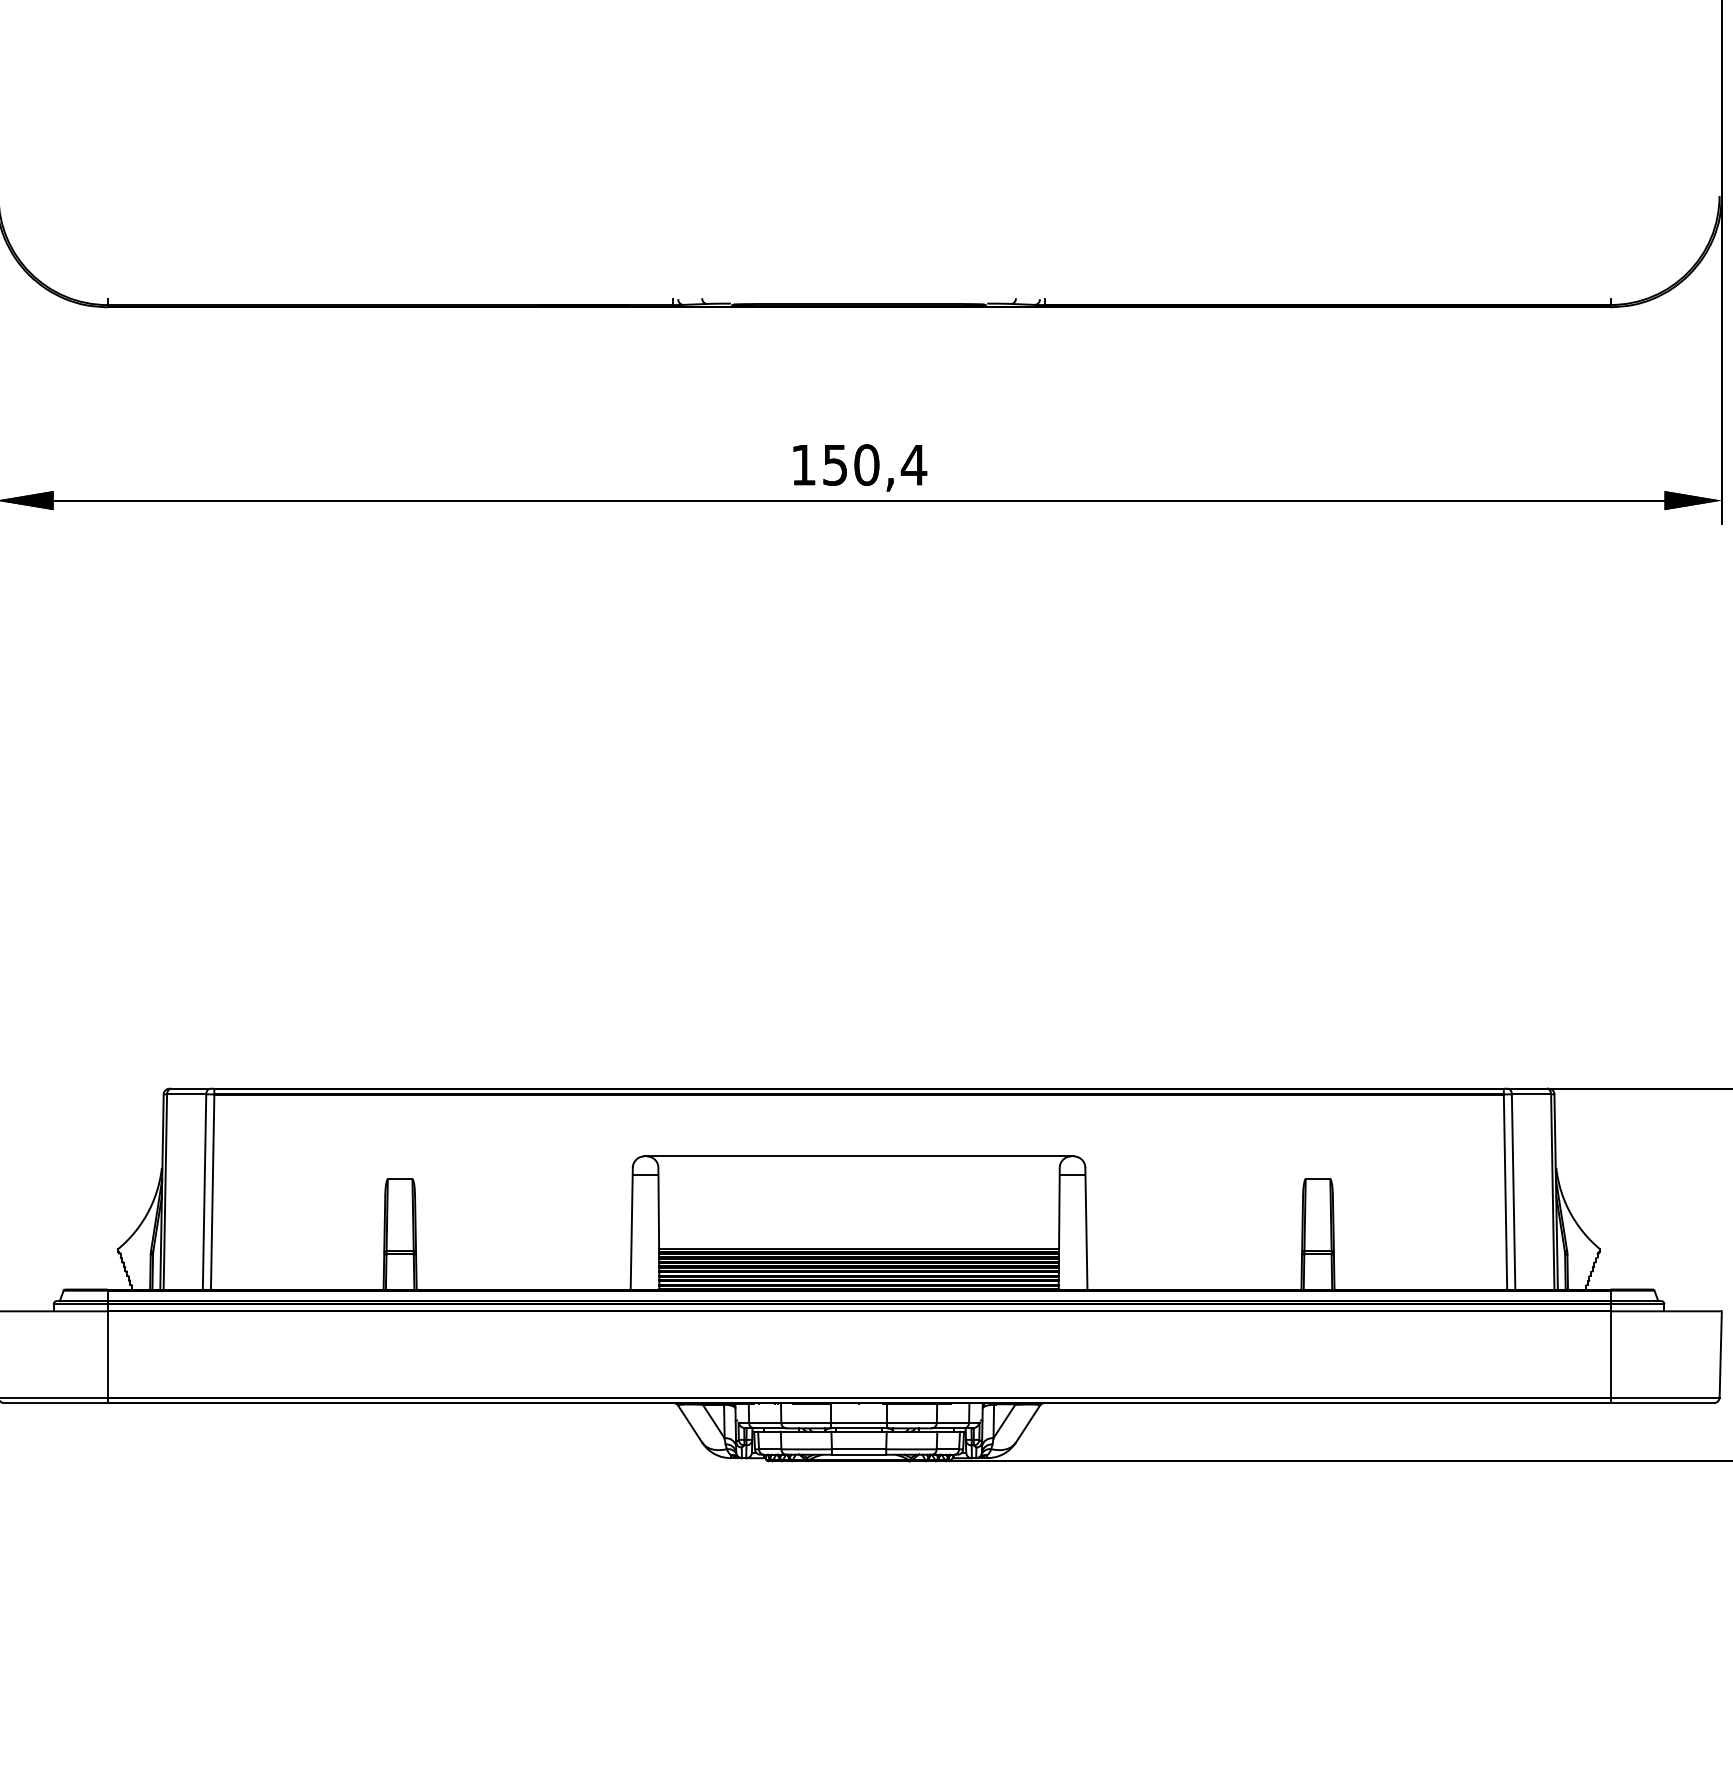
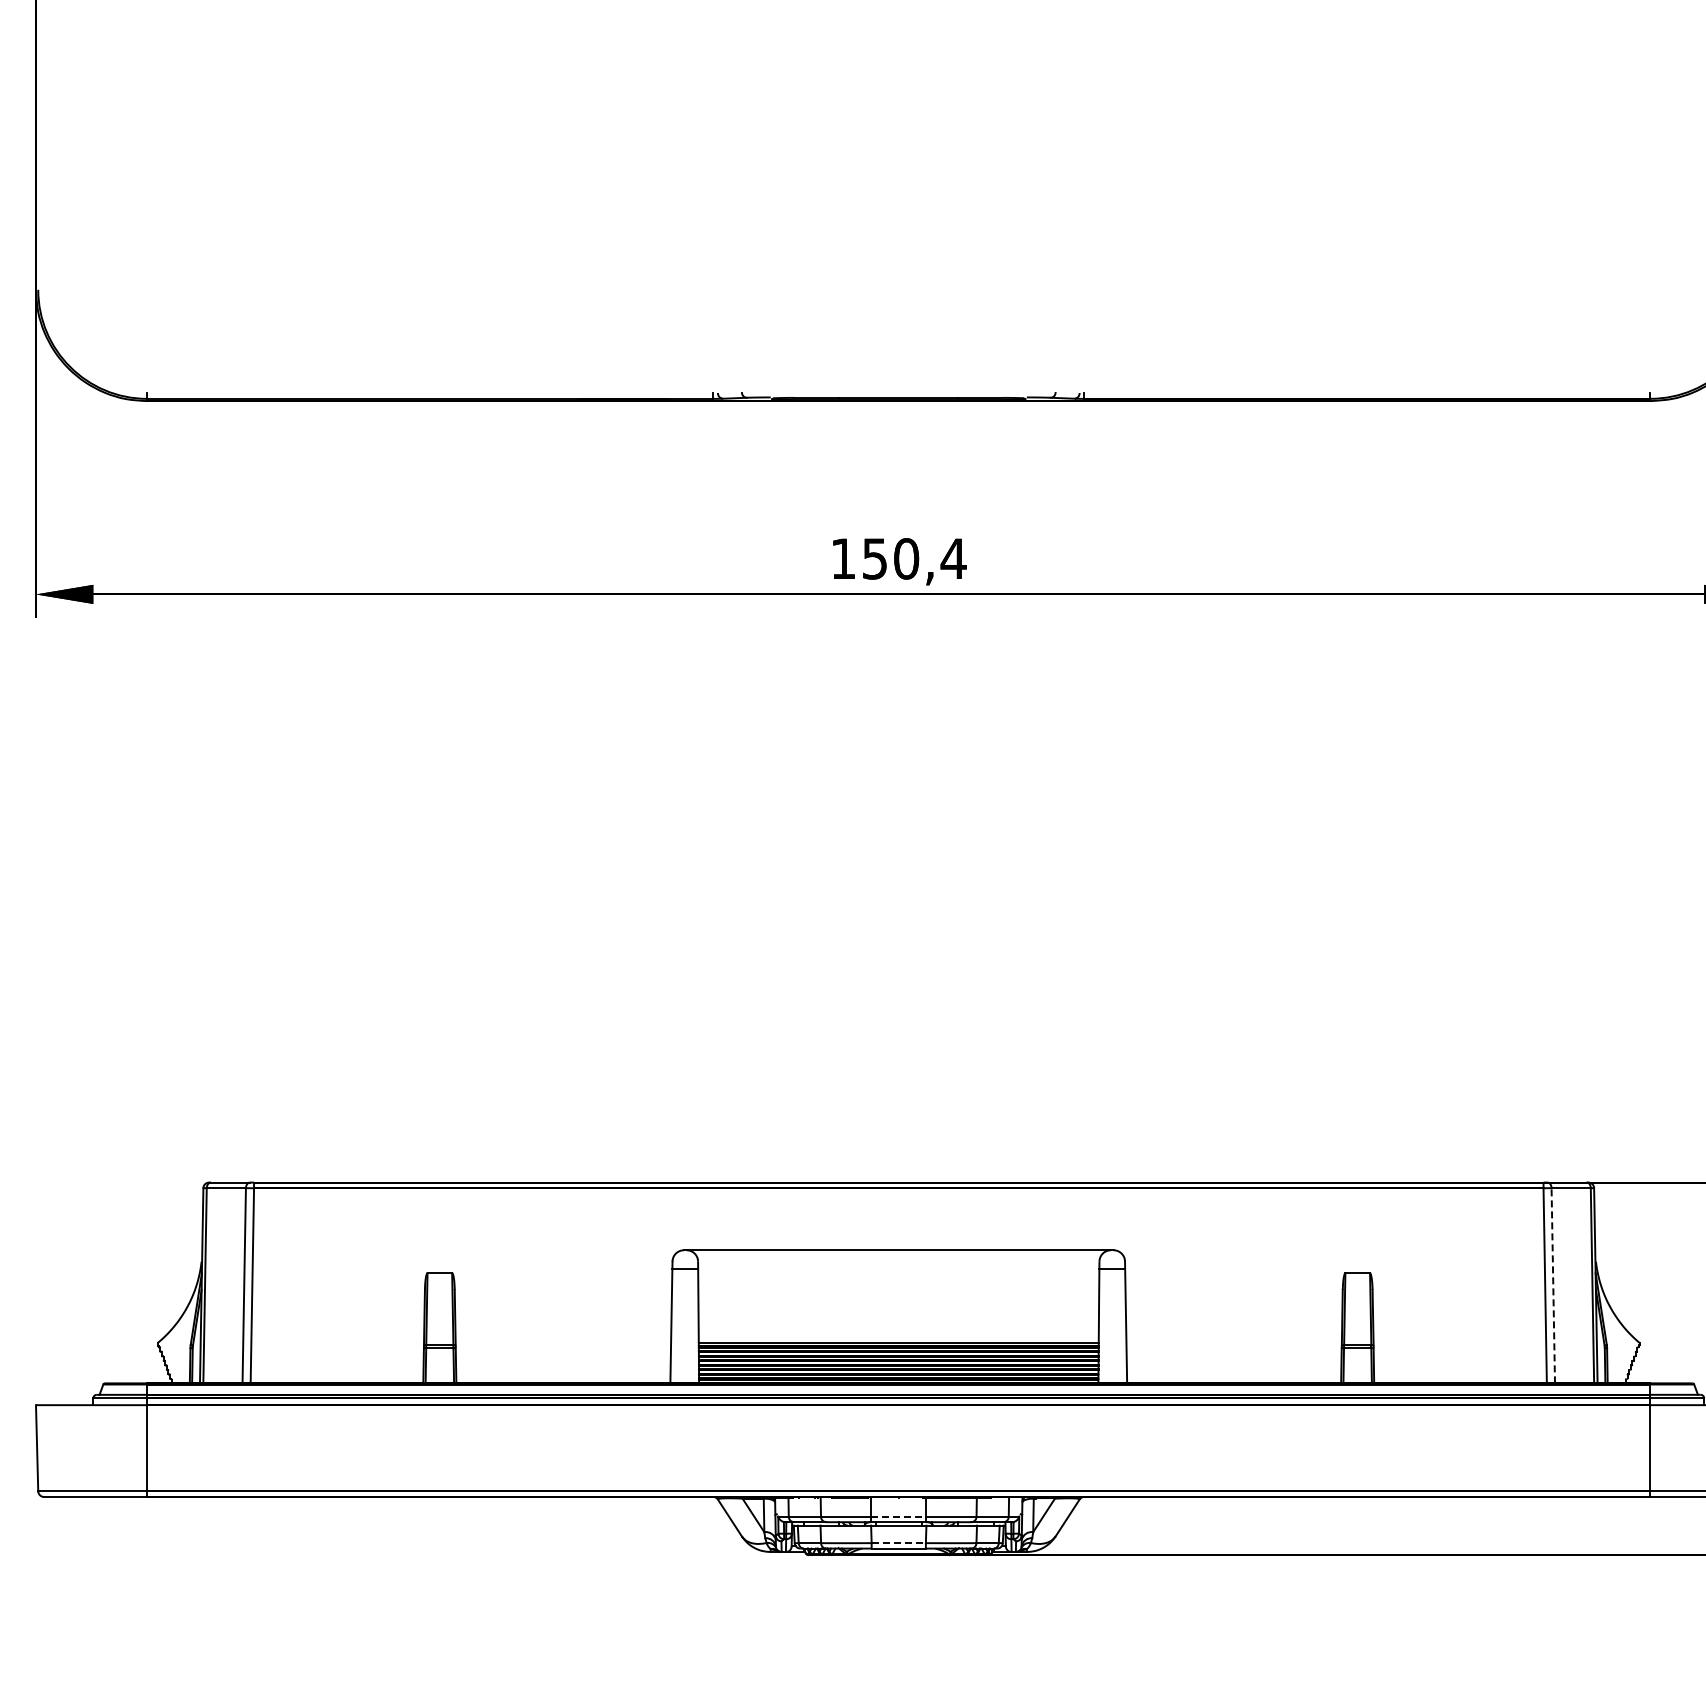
line: (1513, 1191) -> (1553, 1285), solid -> dashed
line: (859, 1422) -> (899, 1516), solid -> dashed
line: (859, 1449) -> (899, 1543), solid -> dashed

